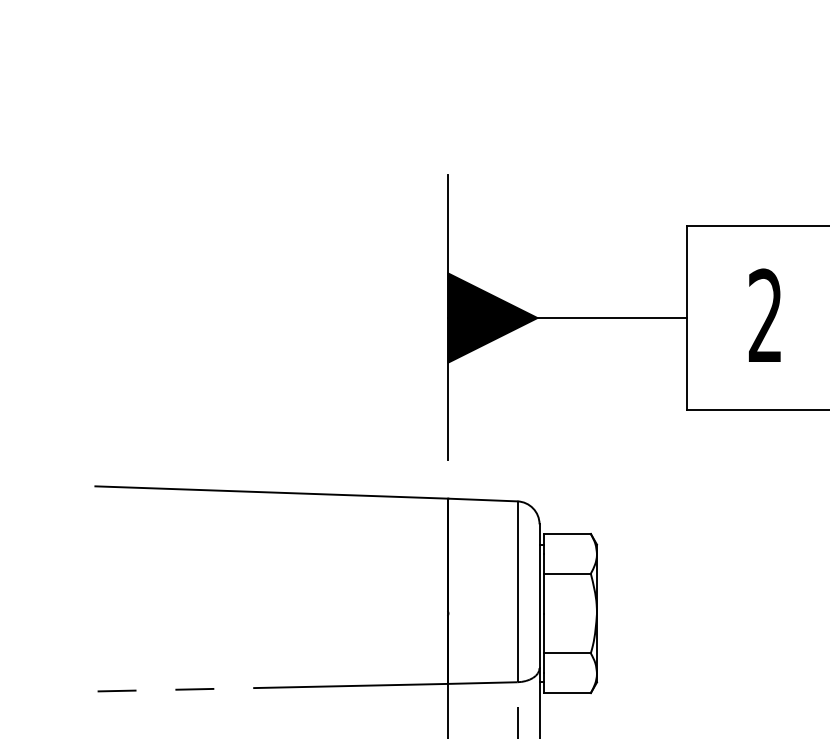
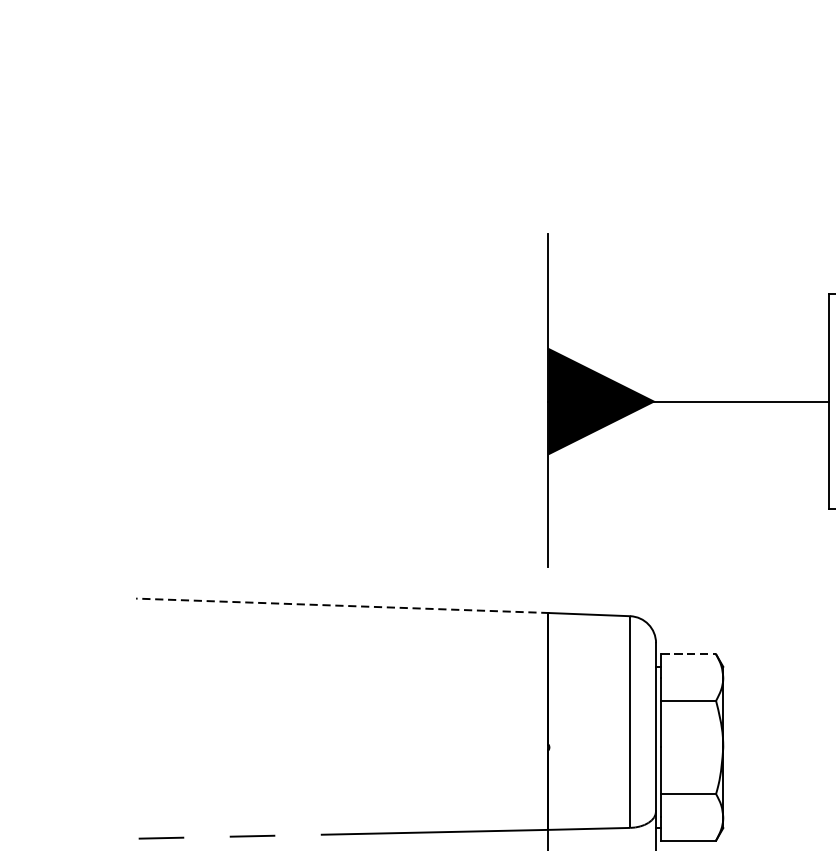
line: (271, 492) -> (342, 605), solid -> dashed
line: (568, 533) -> (689, 653), solid -> dashed

